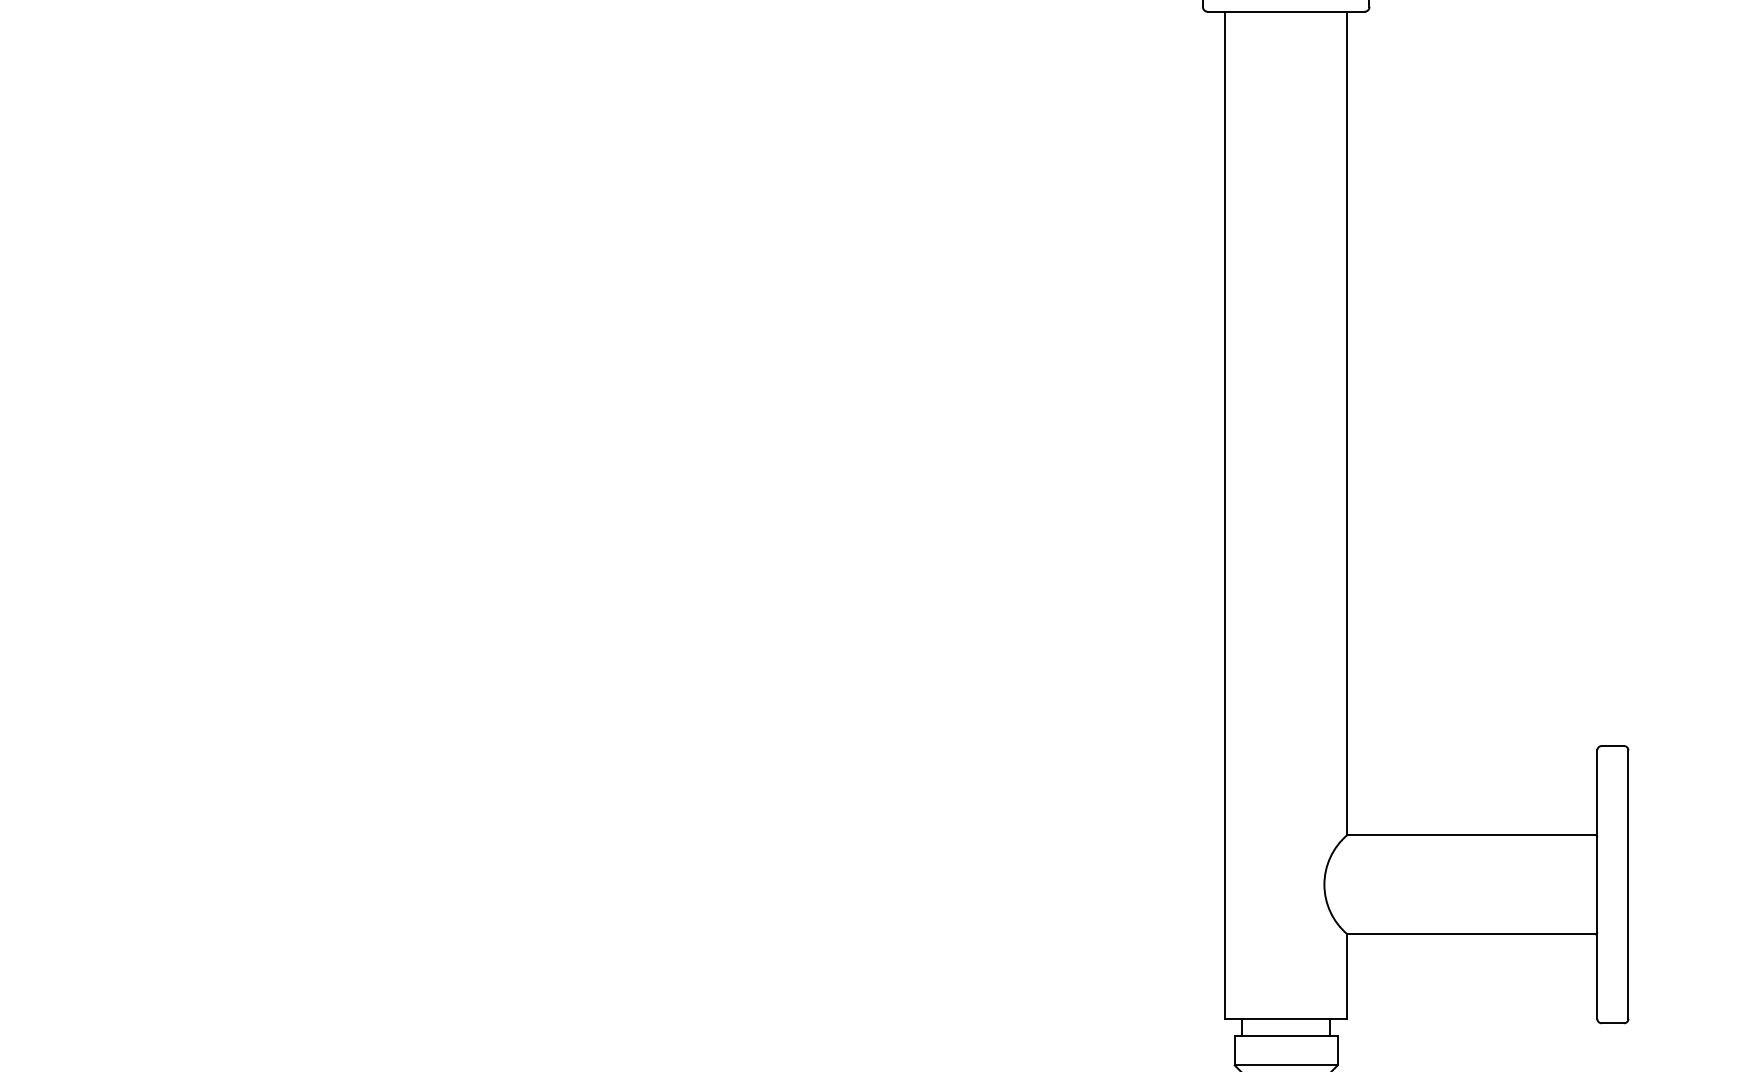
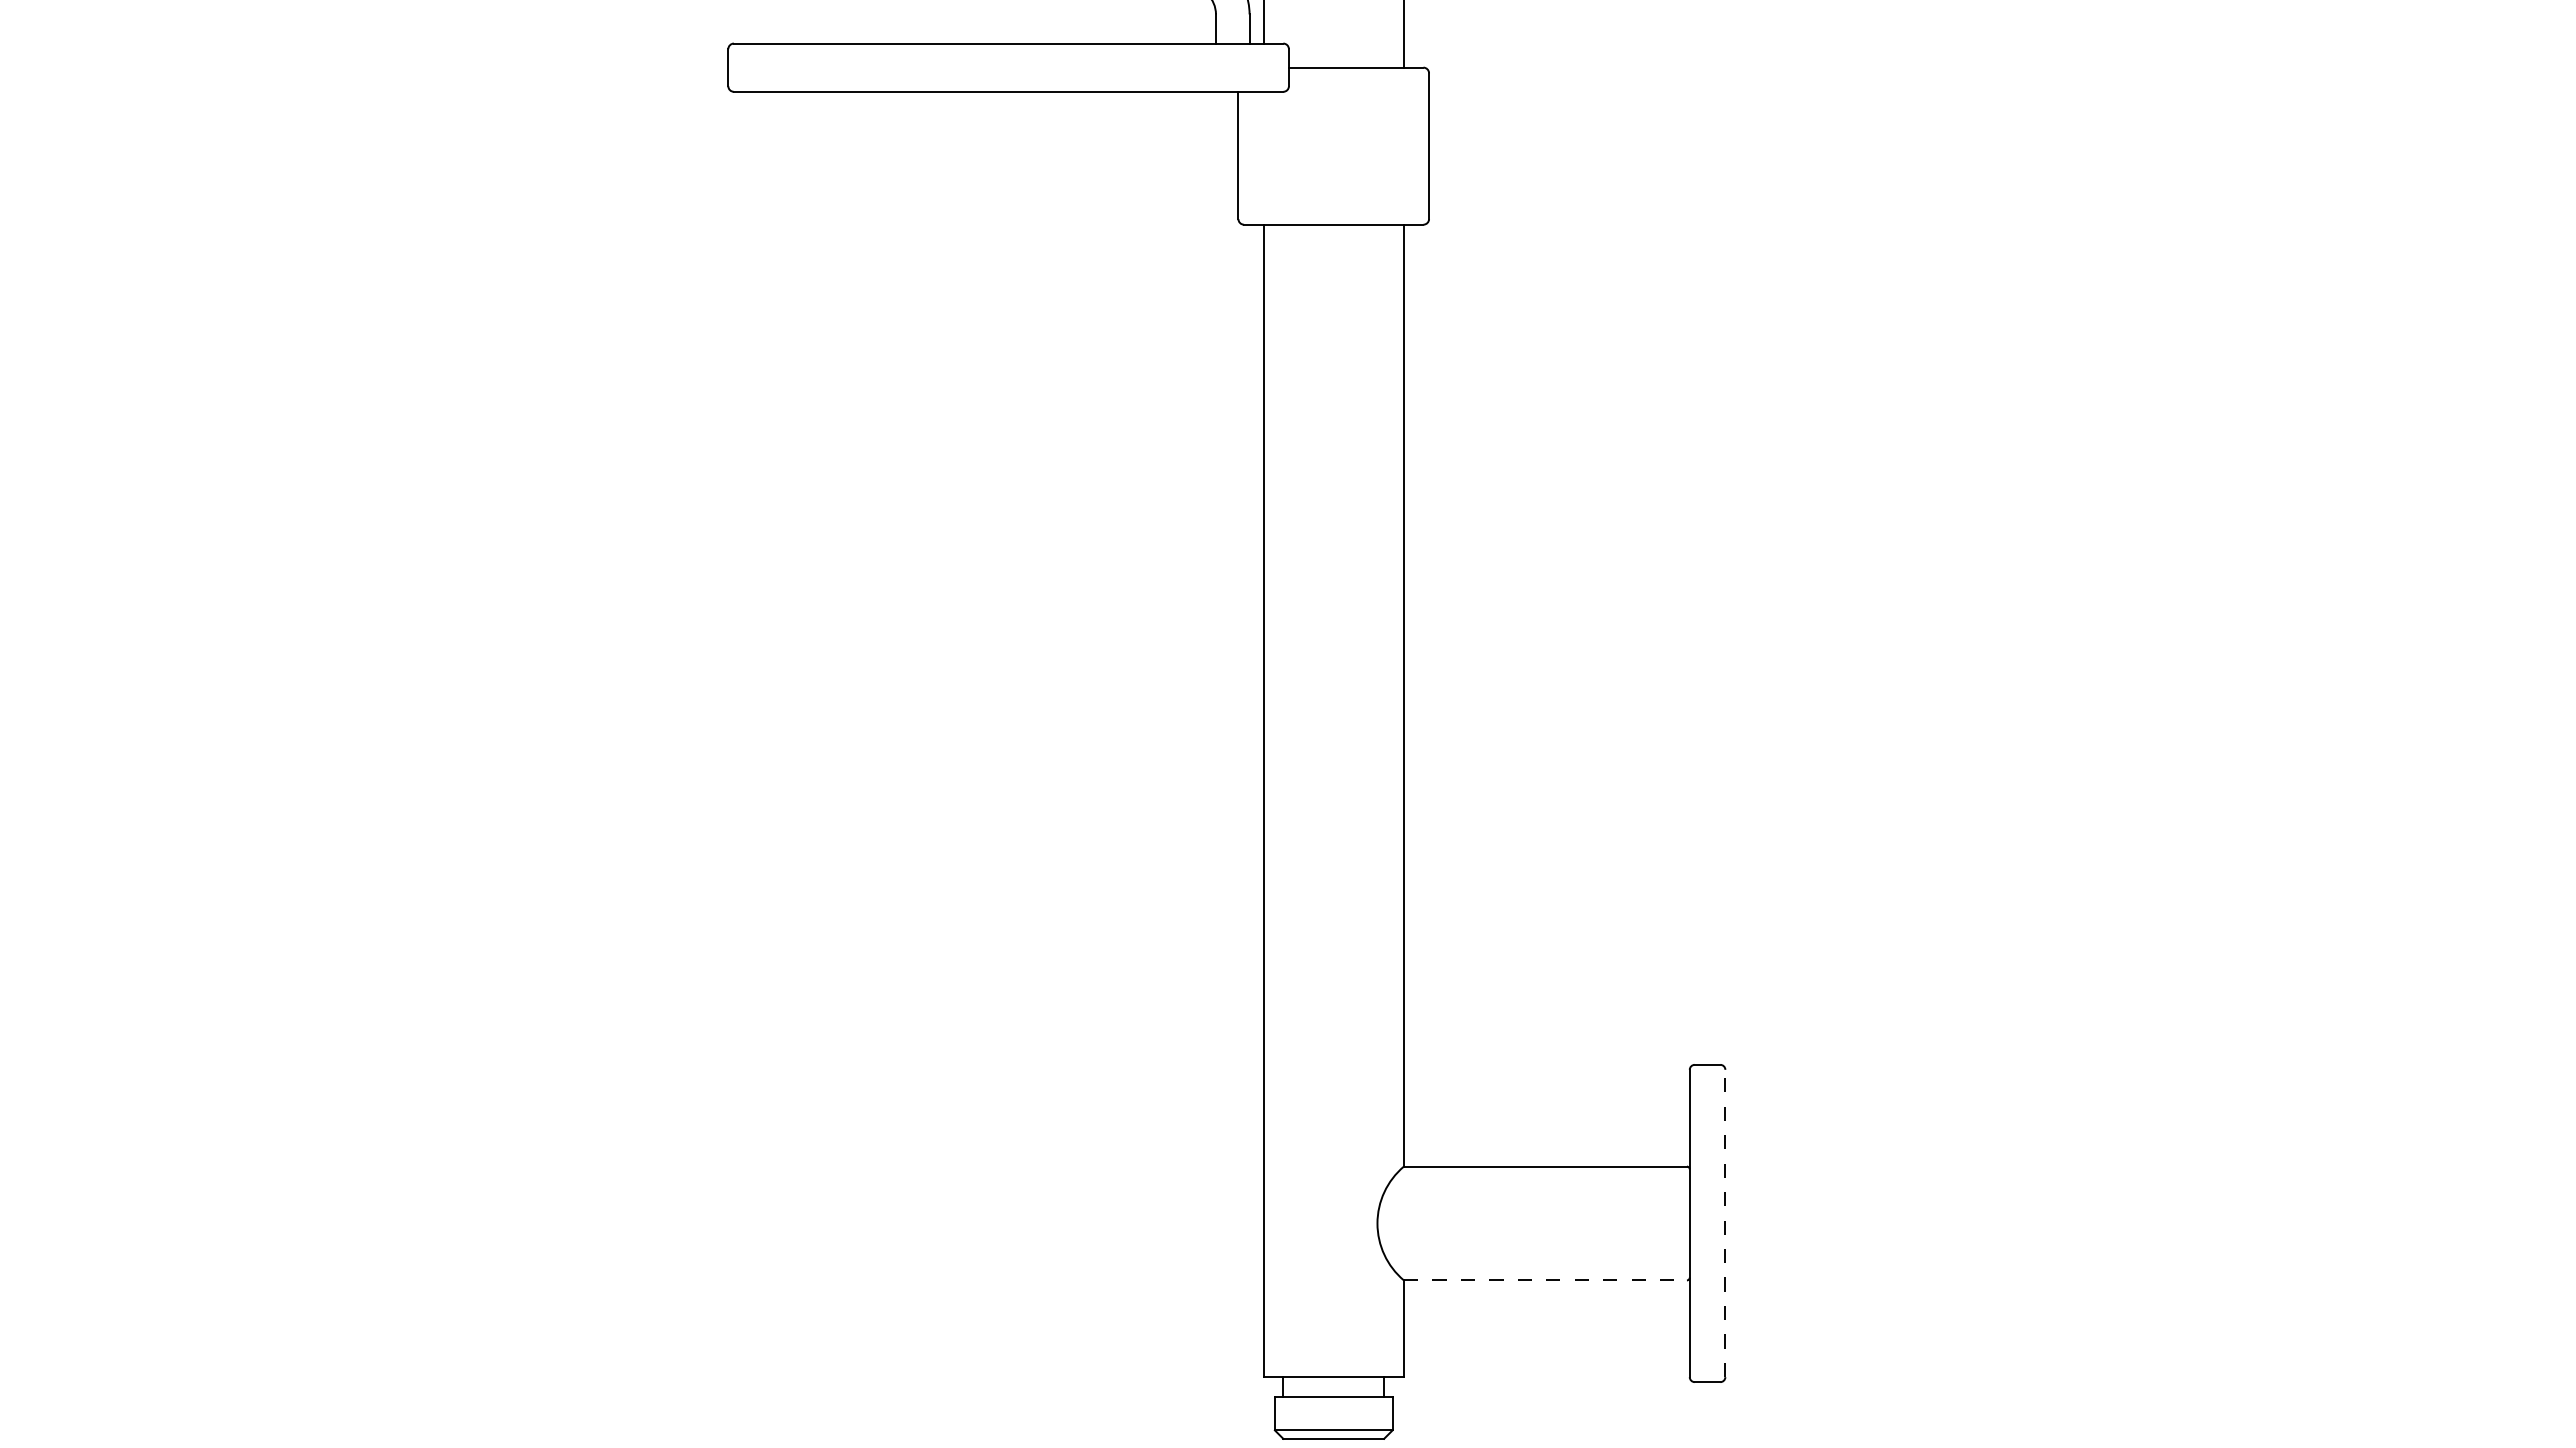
line: (1628, 884) -> (1725, 1223), solid -> dashed
line: (1471, 934) -> (1545, 1280), solid -> dashed

